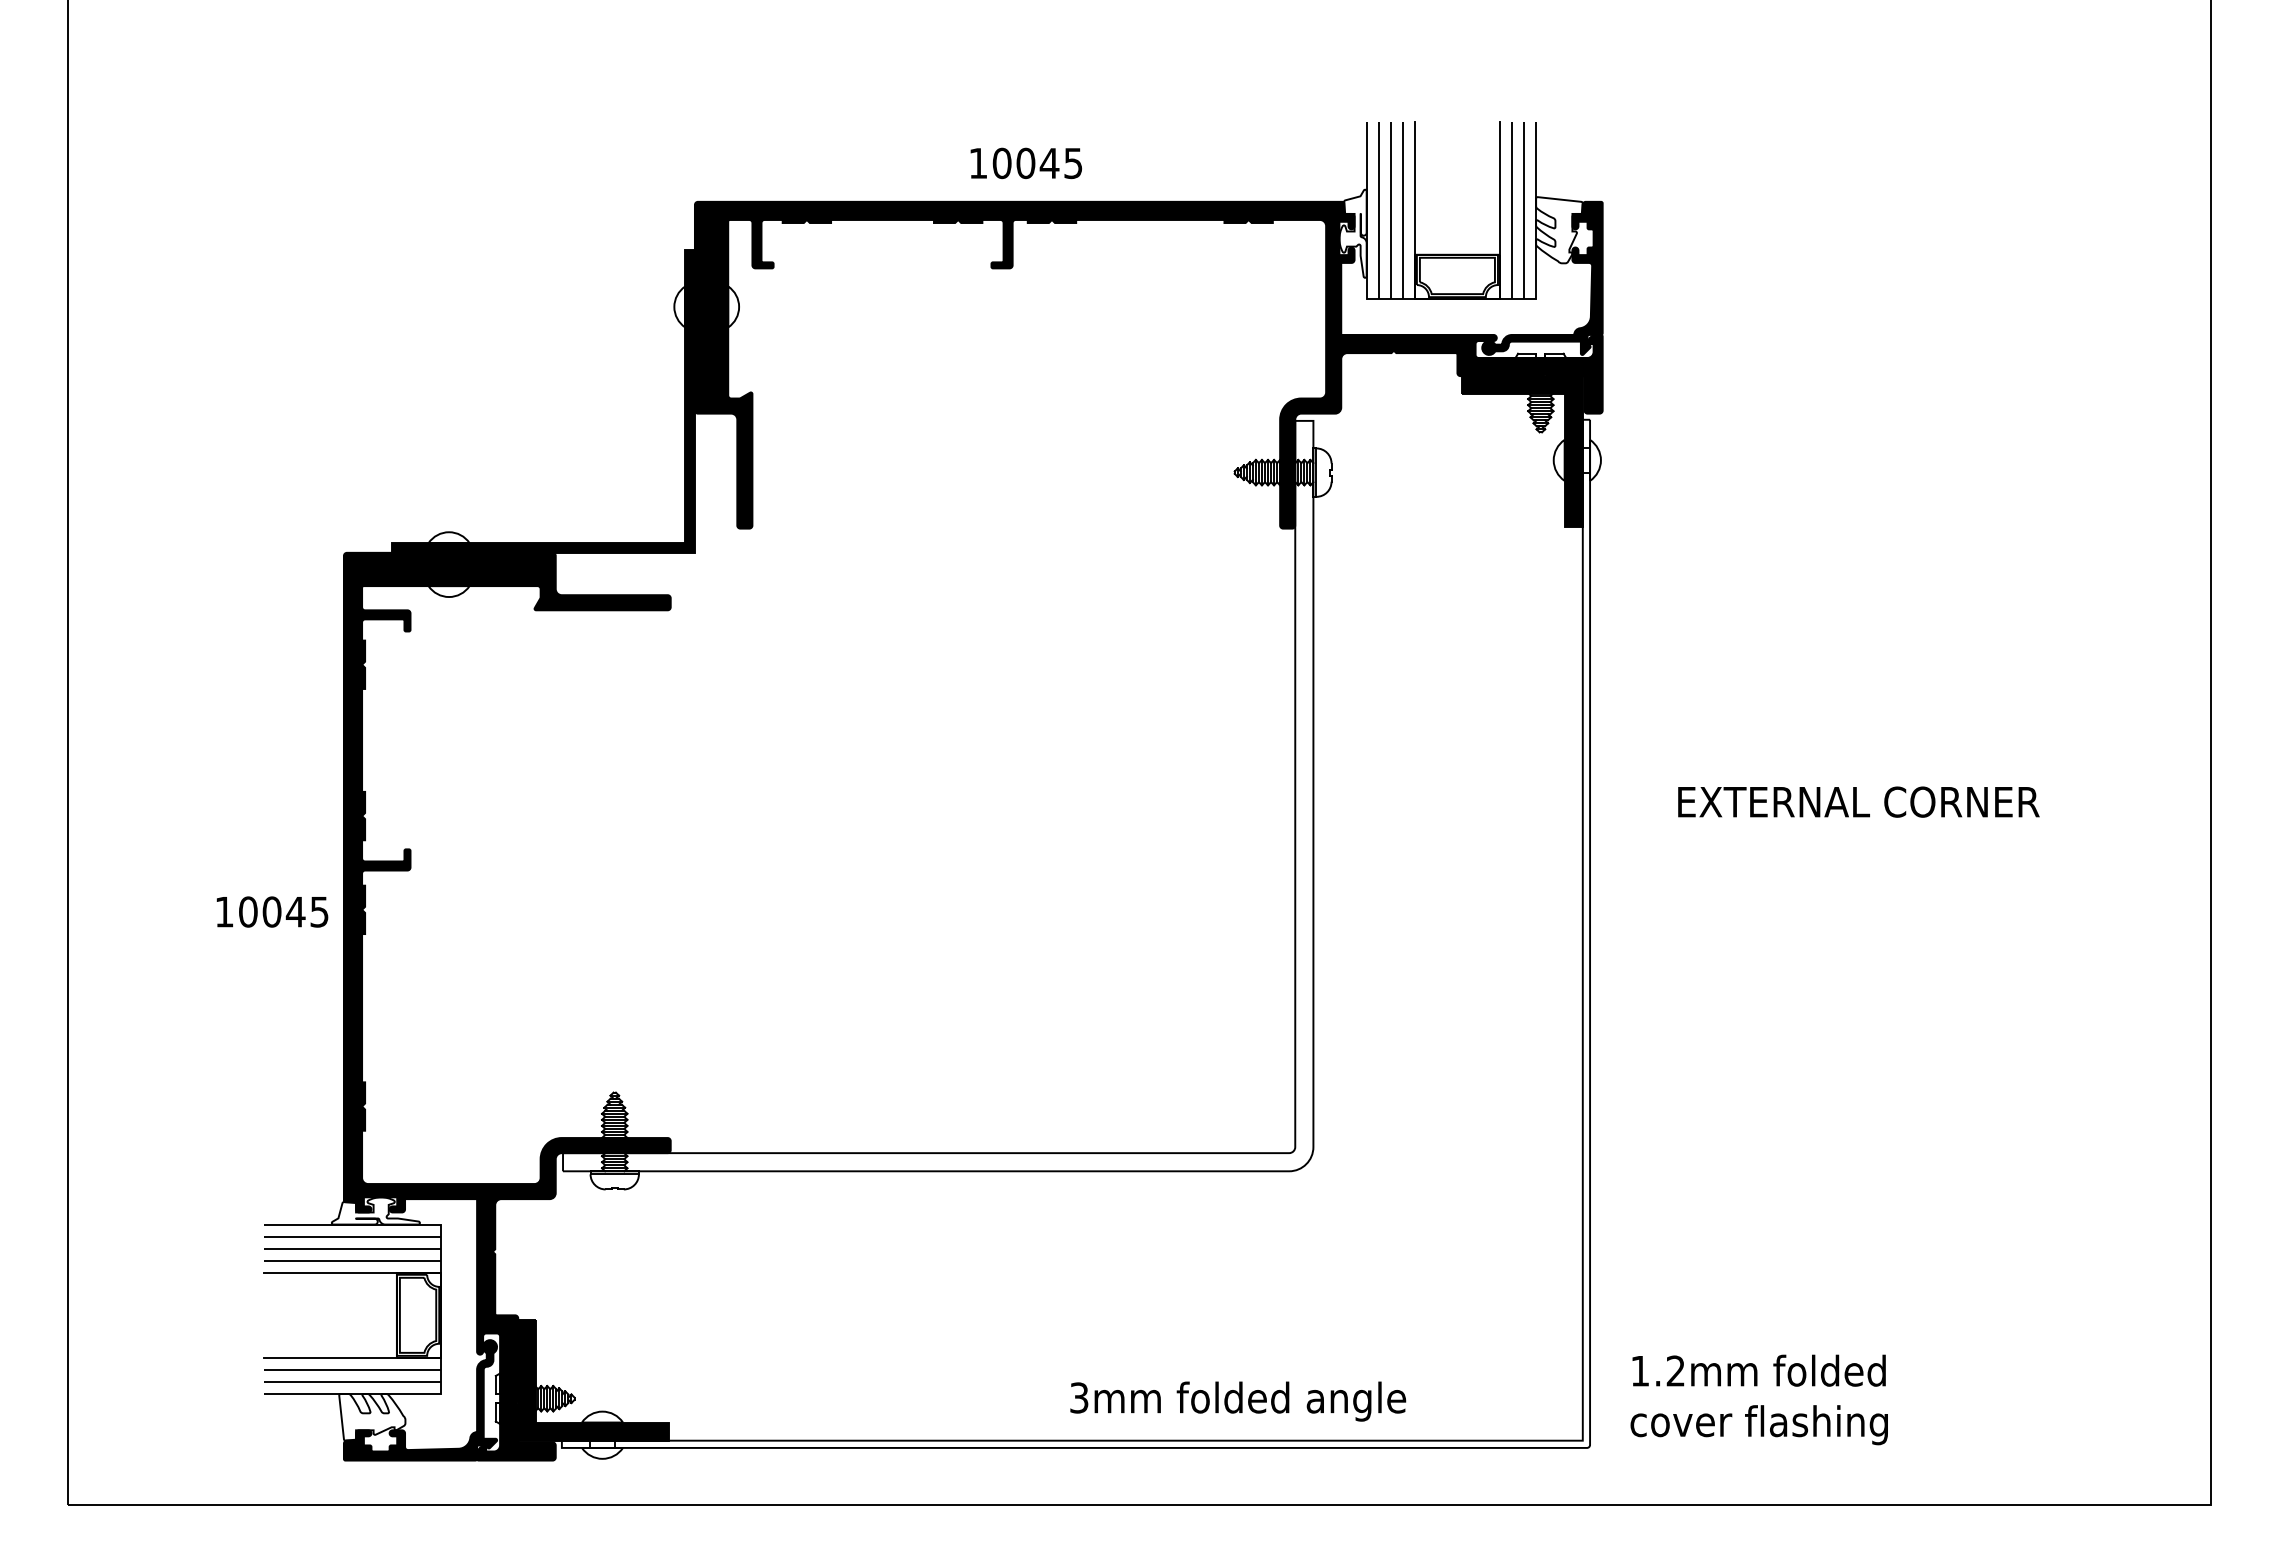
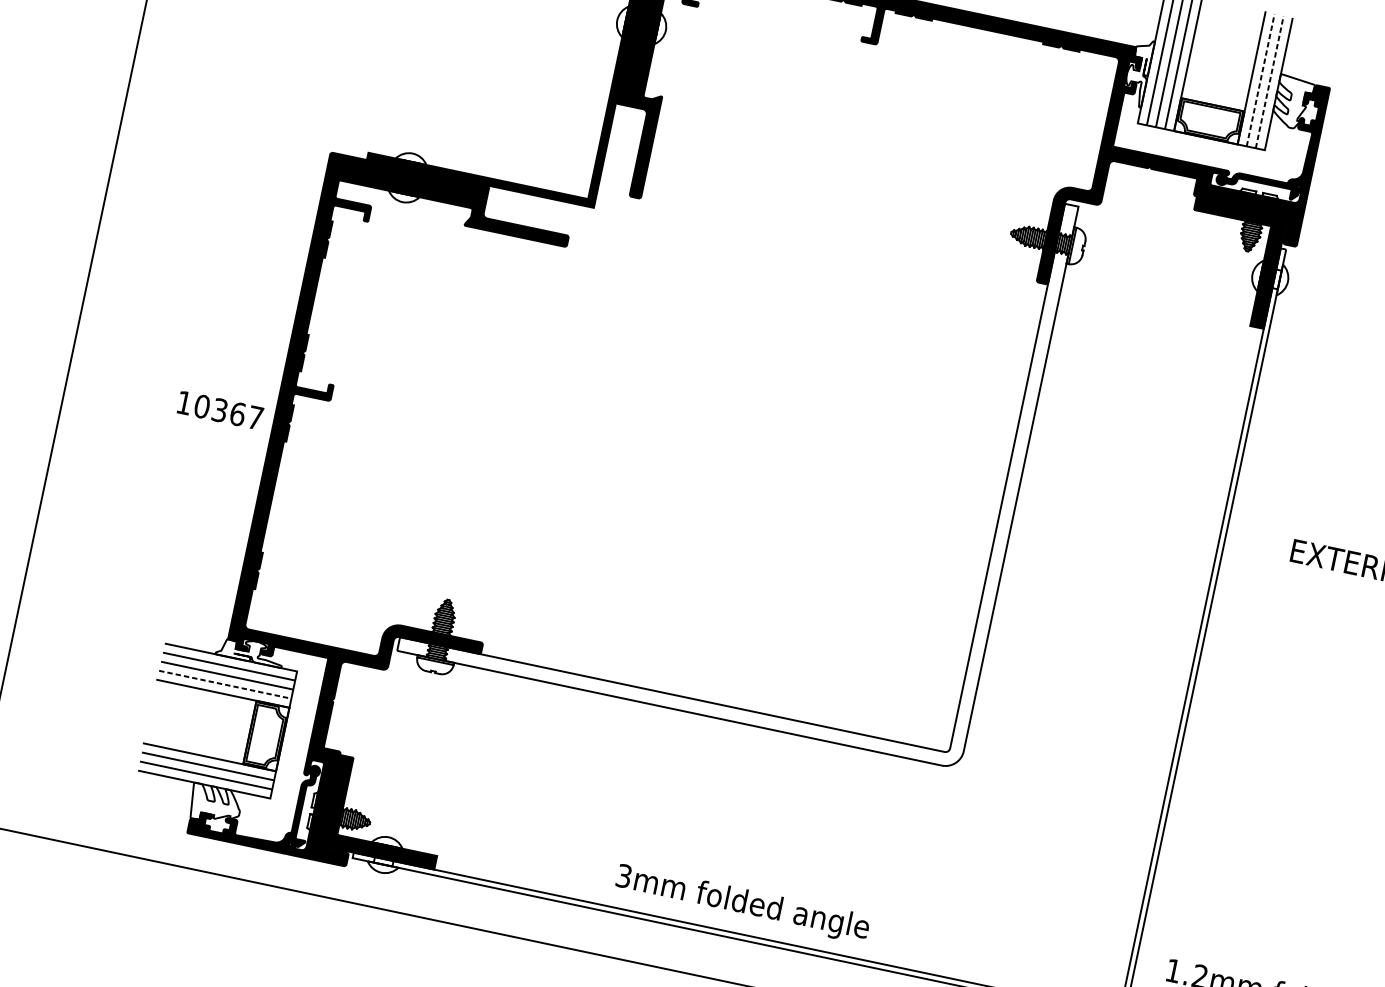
line: (1511, 209) -> (1260, 79), solid -> dashed
line: (1524, 209) -> (1270, 81), solid -> dashed
text: (295, 911) -> (237, 413), 10045 -> 10367
line: (353, 1260) -> (226, 684), solid -> dashed
text: (1238, 1401) -> (742, 903), moved

